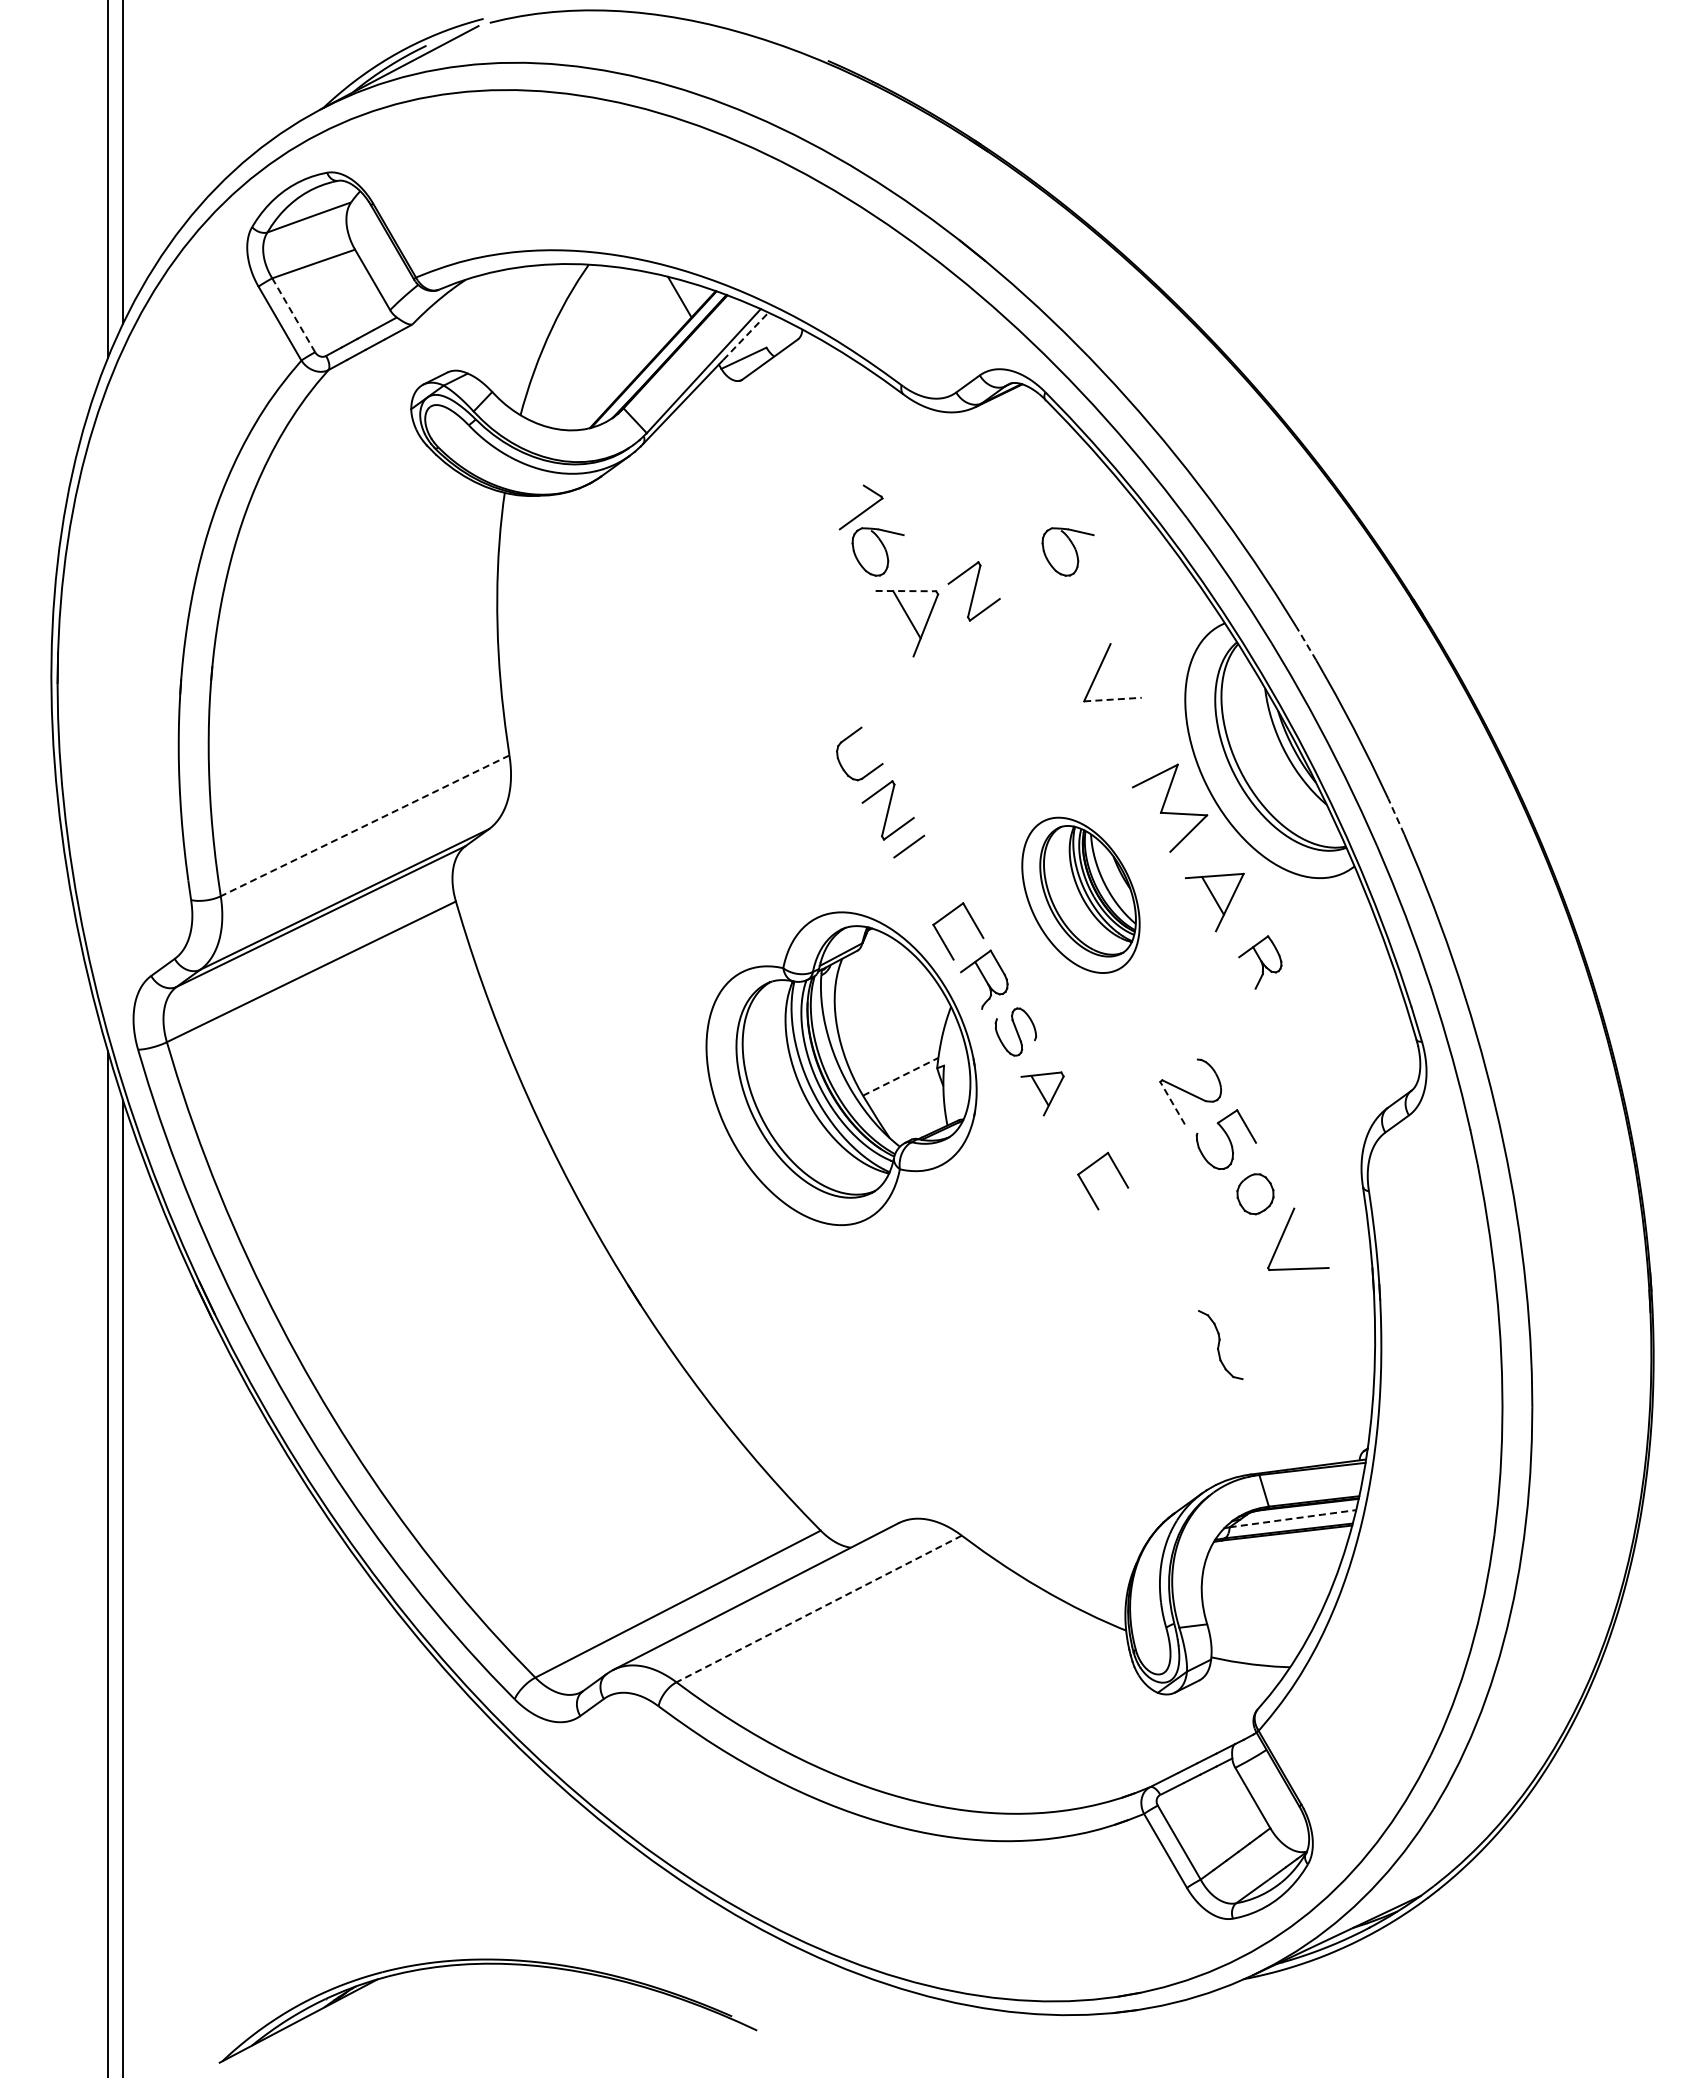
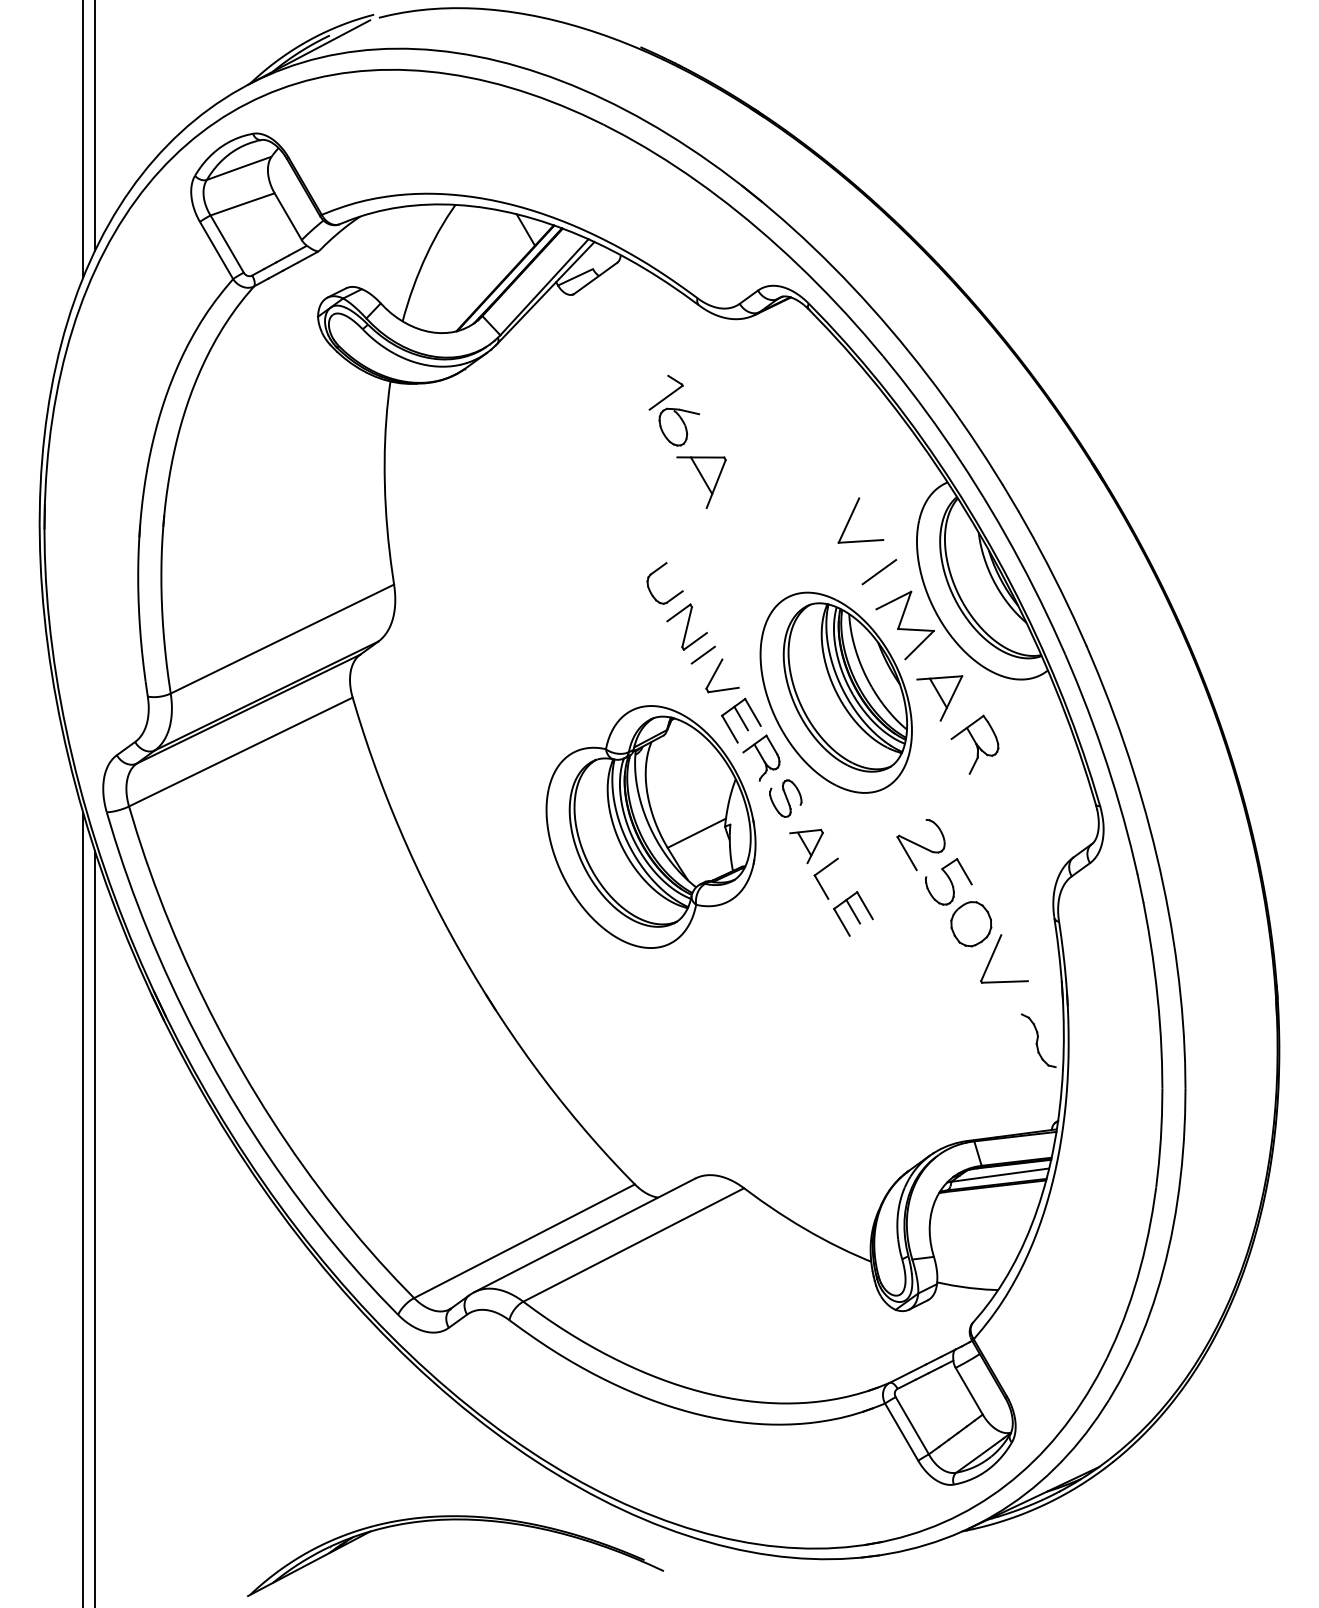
line: (293, 315) -> (227, 244), dashed -> solid
line: (745, 336) -> (576, 260), dashed -> solid
part: (1067, 551) -> (825, 426), removed
line: (906, 591) -> (701, 457), dashed -> solid
part: (973, 591) -> (753, 457), removed
line: (1306, 643) -> (1010, 498), dashed -> solid
line: (1112, 699) -> (860, 541), dashed -> solid
line: (1136, 738) -> (879, 571), added
line: (1396, 815) -> (1080, 631), dashed -> solid
line: (365, 825) -> (282, 638), dashed -> solid
part: (925, 869) -> (715, 672), added
part: (1080, 895) -> (835, 692), size x1.67
line: (957, 928) -> (740, 718), added
part: (1260, 962) -> (975, 744), size x1.43
line: (901, 1076) -> (697, 833), dashed -> solid
line: (1172, 1103) -> (907, 853), dashed -> solid
part: (1060, 1141) -> (820, 883), added
line: (1102, 1178) -> (852, 911), added
part: (1255, 1193) -> (971, 923), size x1.43
part: (1220, 1344) -> (1038, 1040), moved
line: (1293, 1518) -> (1000, 1174), dashed -> solid
line: (818, 1609) -> (633, 1245), dashed -> solid
part: (487, 1964) -> (455, 1520), moved

